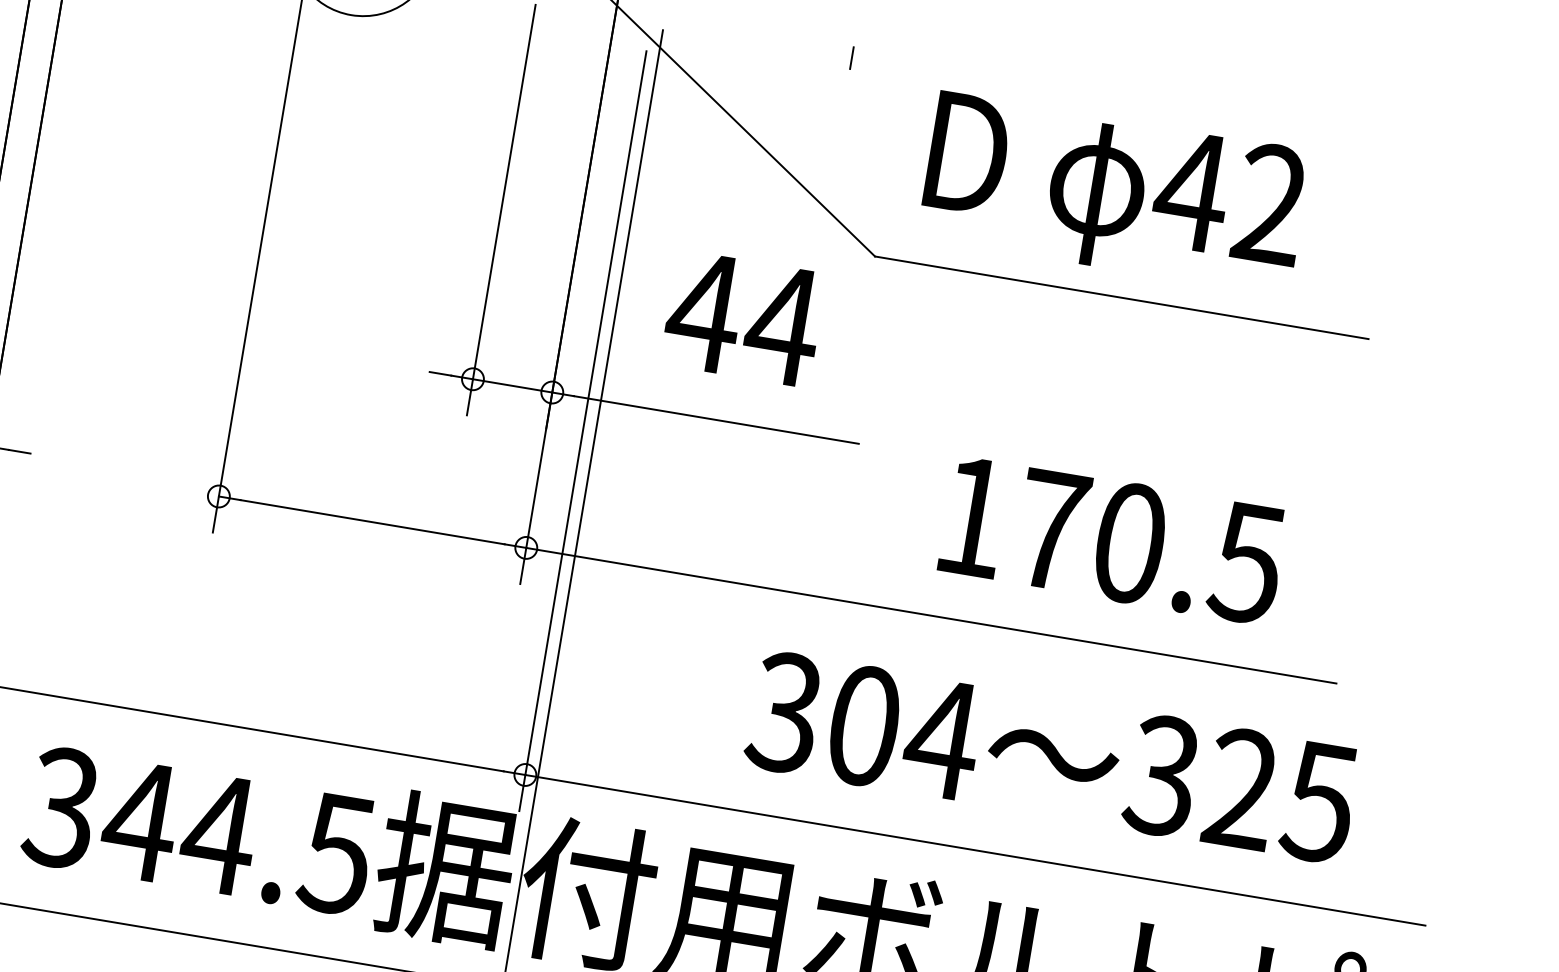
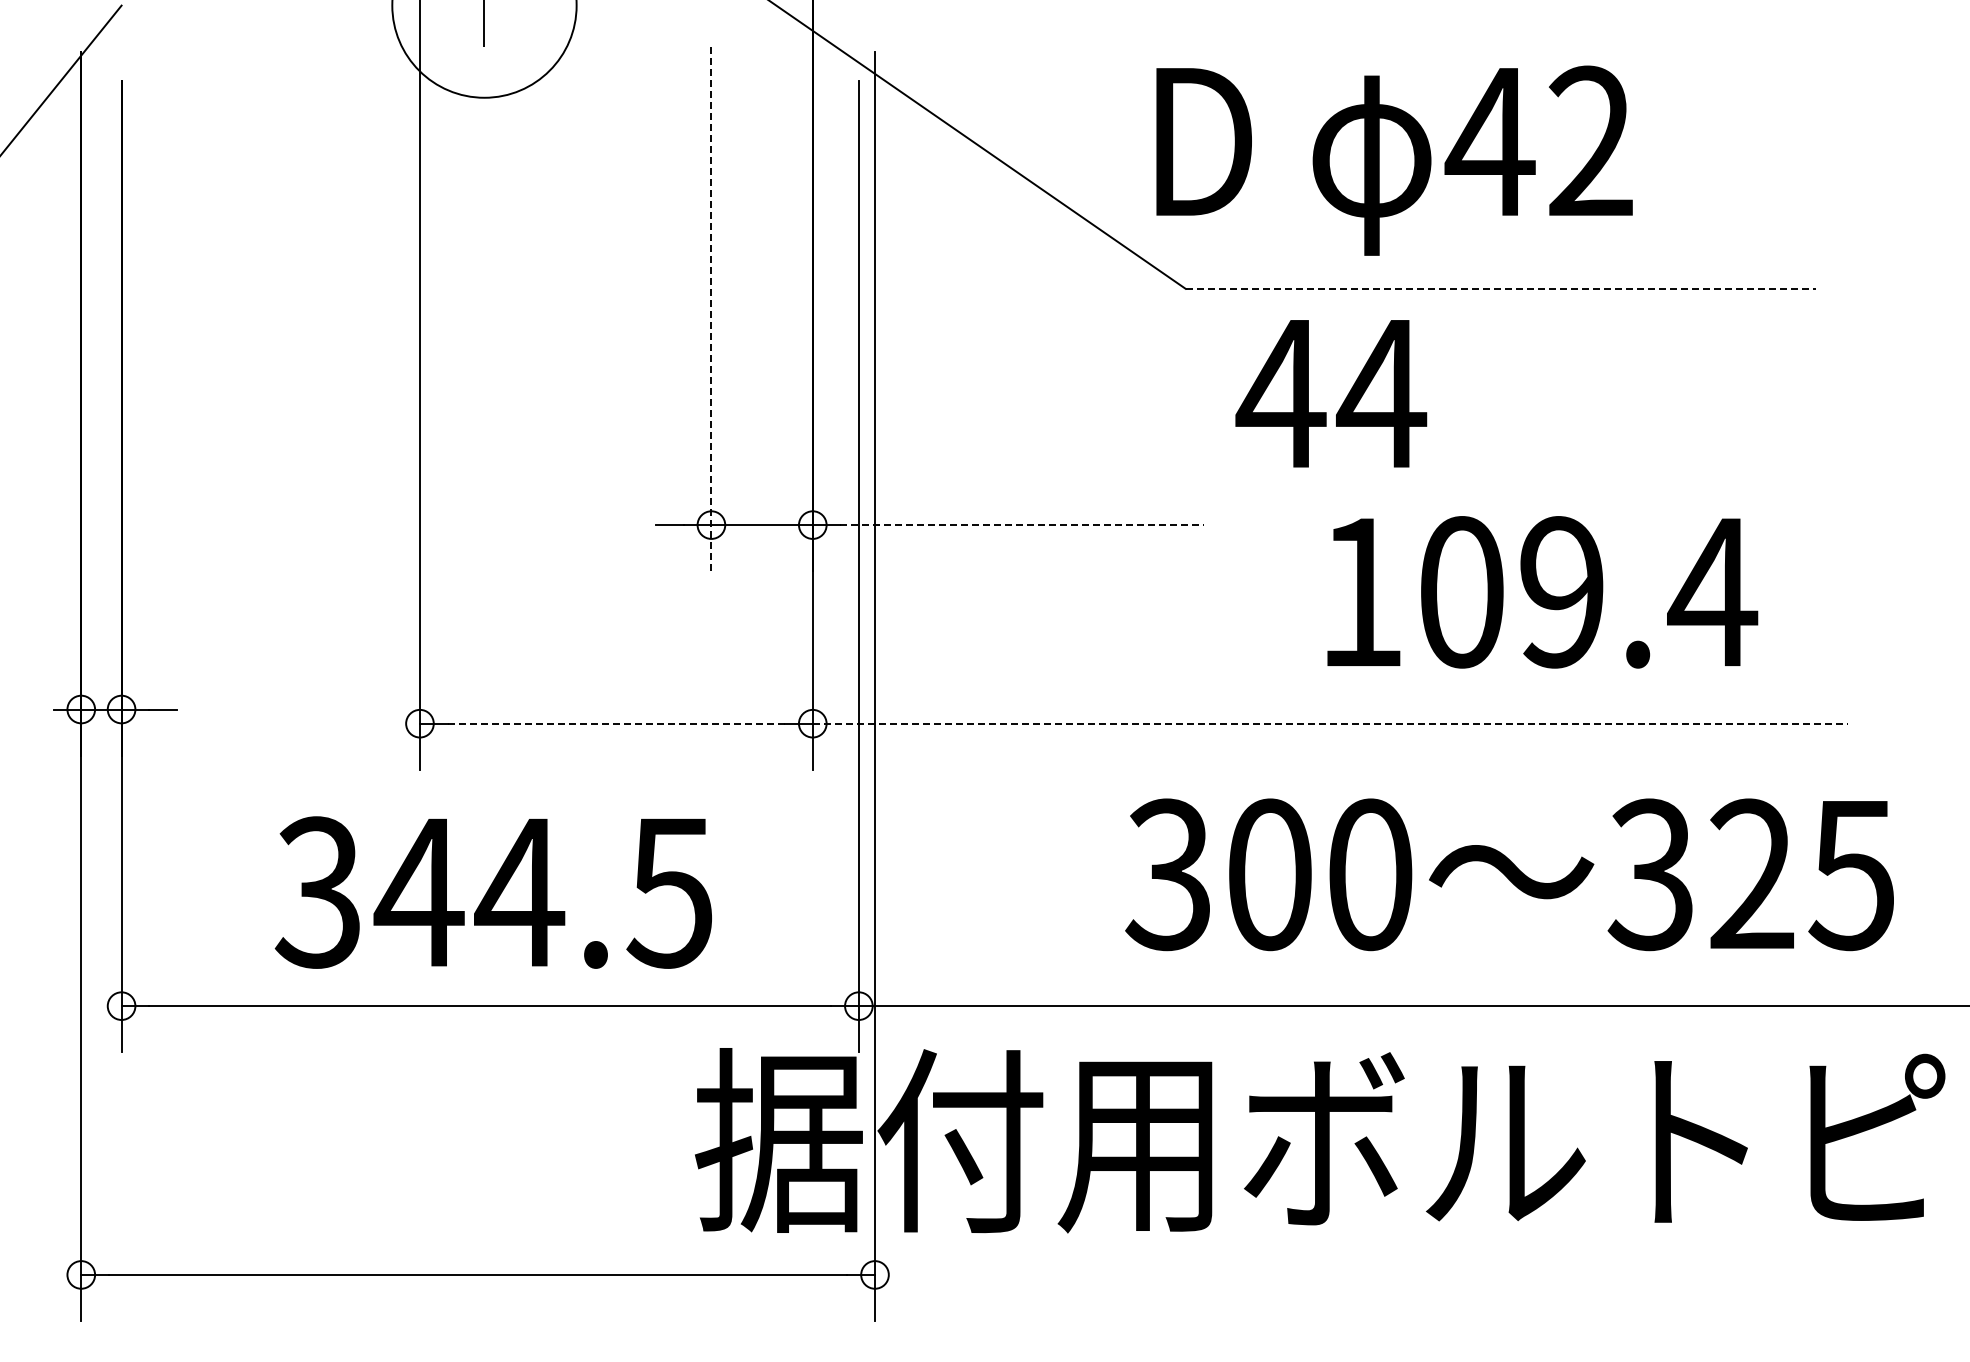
line: (851, 57) -> (1115, 46), removed
text: (1114, 193) -> (1394, 160), moved
line: (501, 210) -> (711, 309), solid -> dashed
line: (1122, 297) -> (1501, 288), solid -> dashed
text: (743, 318) -> (1331, 393), moved
line: (716, 420) -> (1022, 525), solid -> dashed
line: (372, 522) -> (616, 723), solid -> dashed
text: (1151, 546) -> (1589, 592), 170.5 -> 109.4
line: (931, 615) -> (1330, 723), solid -> dashed
text: (942, 738) -> (1369, 874), 304 -> 300
text: (197, 830) -> (492, 892), moved

